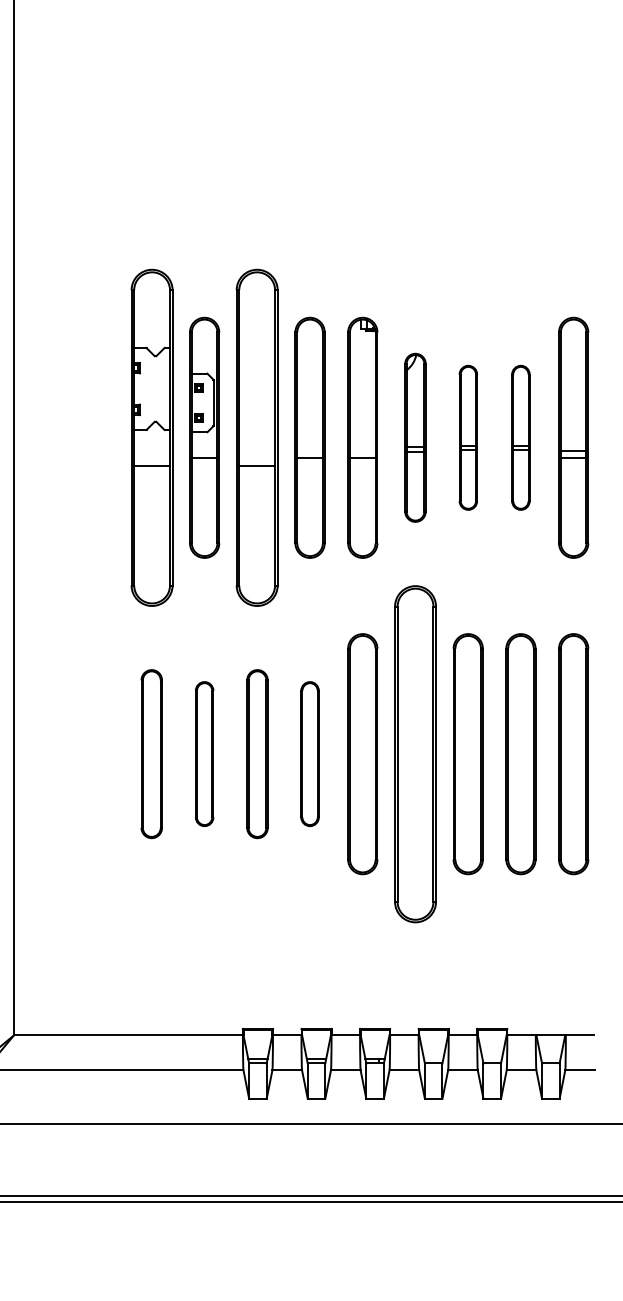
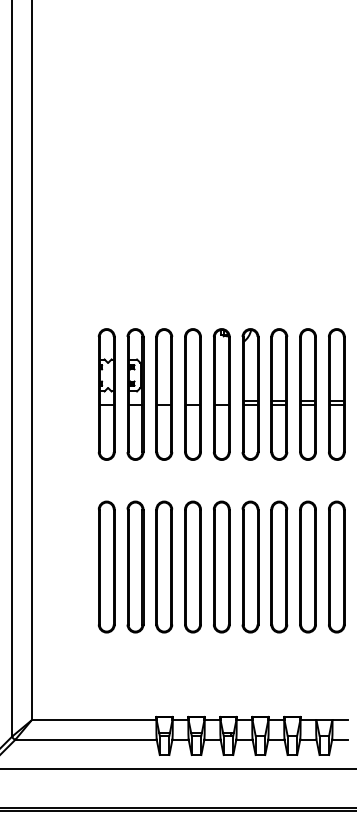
part: (151, 437) -> (106, 394), size x0.71
part: (257, 437) -> (164, 394), size x0.71
part: (415, 437) -> (250, 394), size x1.43
part: (468, 437) -> (279, 394), size x1.67
part: (519, 437) -> (307, 394), size x1.67
part: (151, 753) -> (106, 566), size x1.43
part: (204, 753) -> (135, 566), size x1.67
part: (257, 753) -> (164, 566), size x1.43
part: (309, 753) -> (192, 566), size x1.67
part: (415, 753) -> (250, 566), size x0.71

